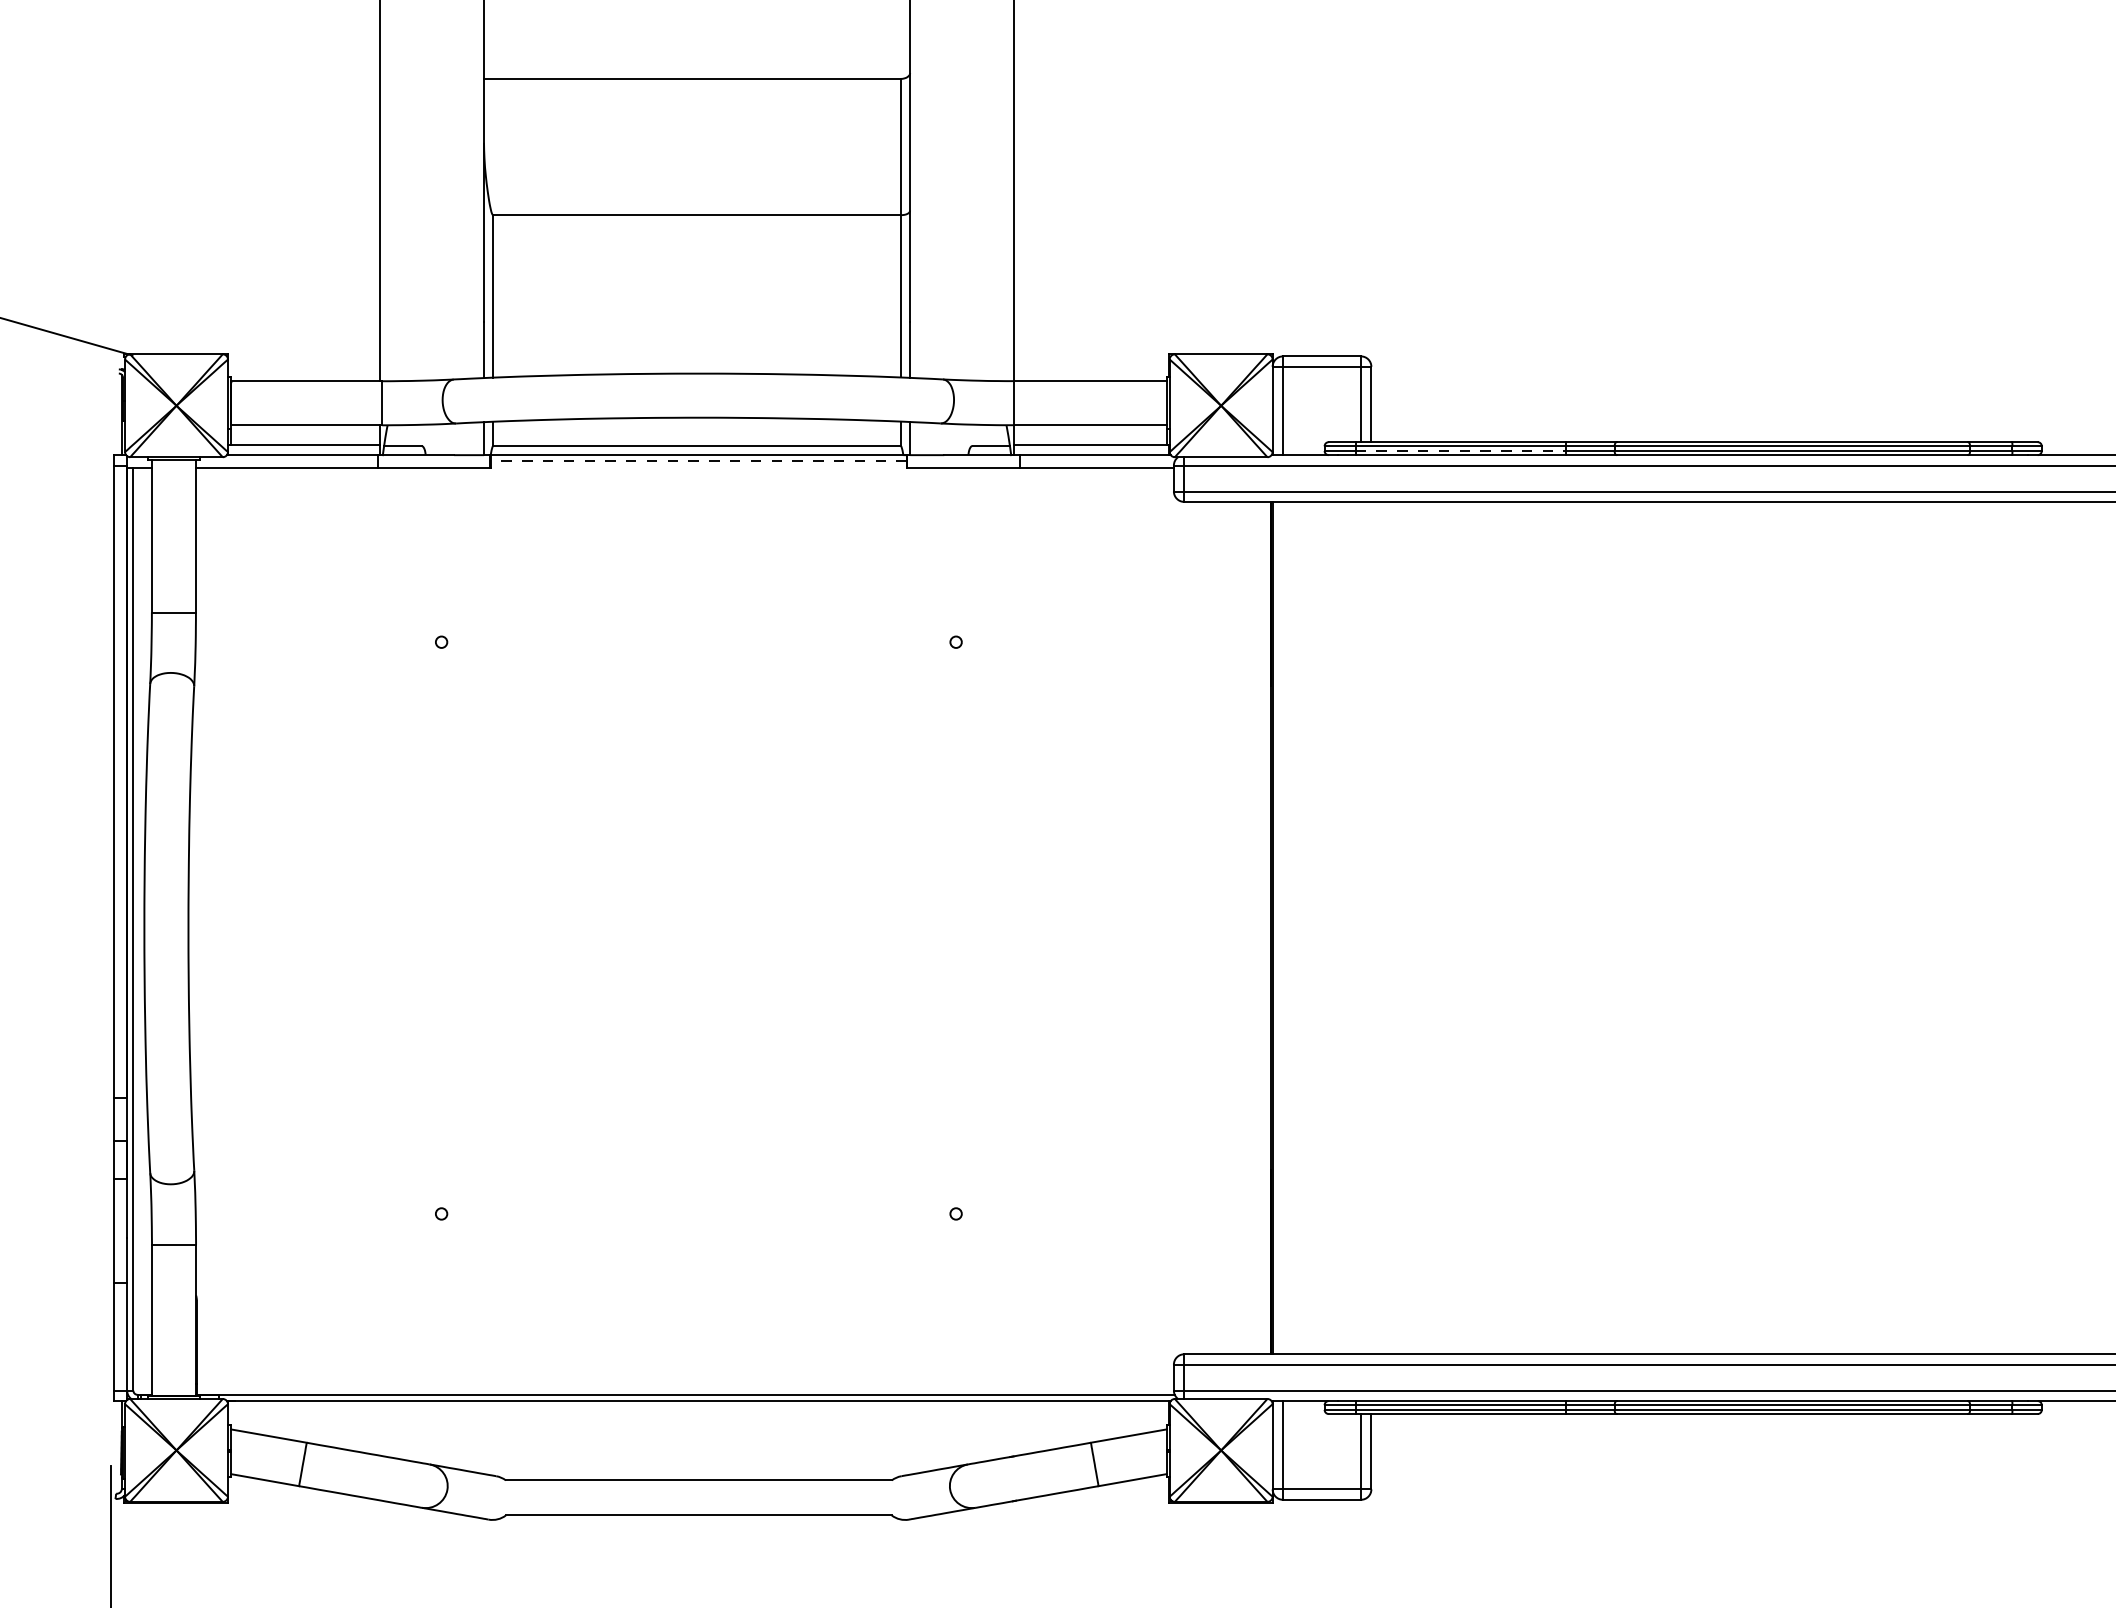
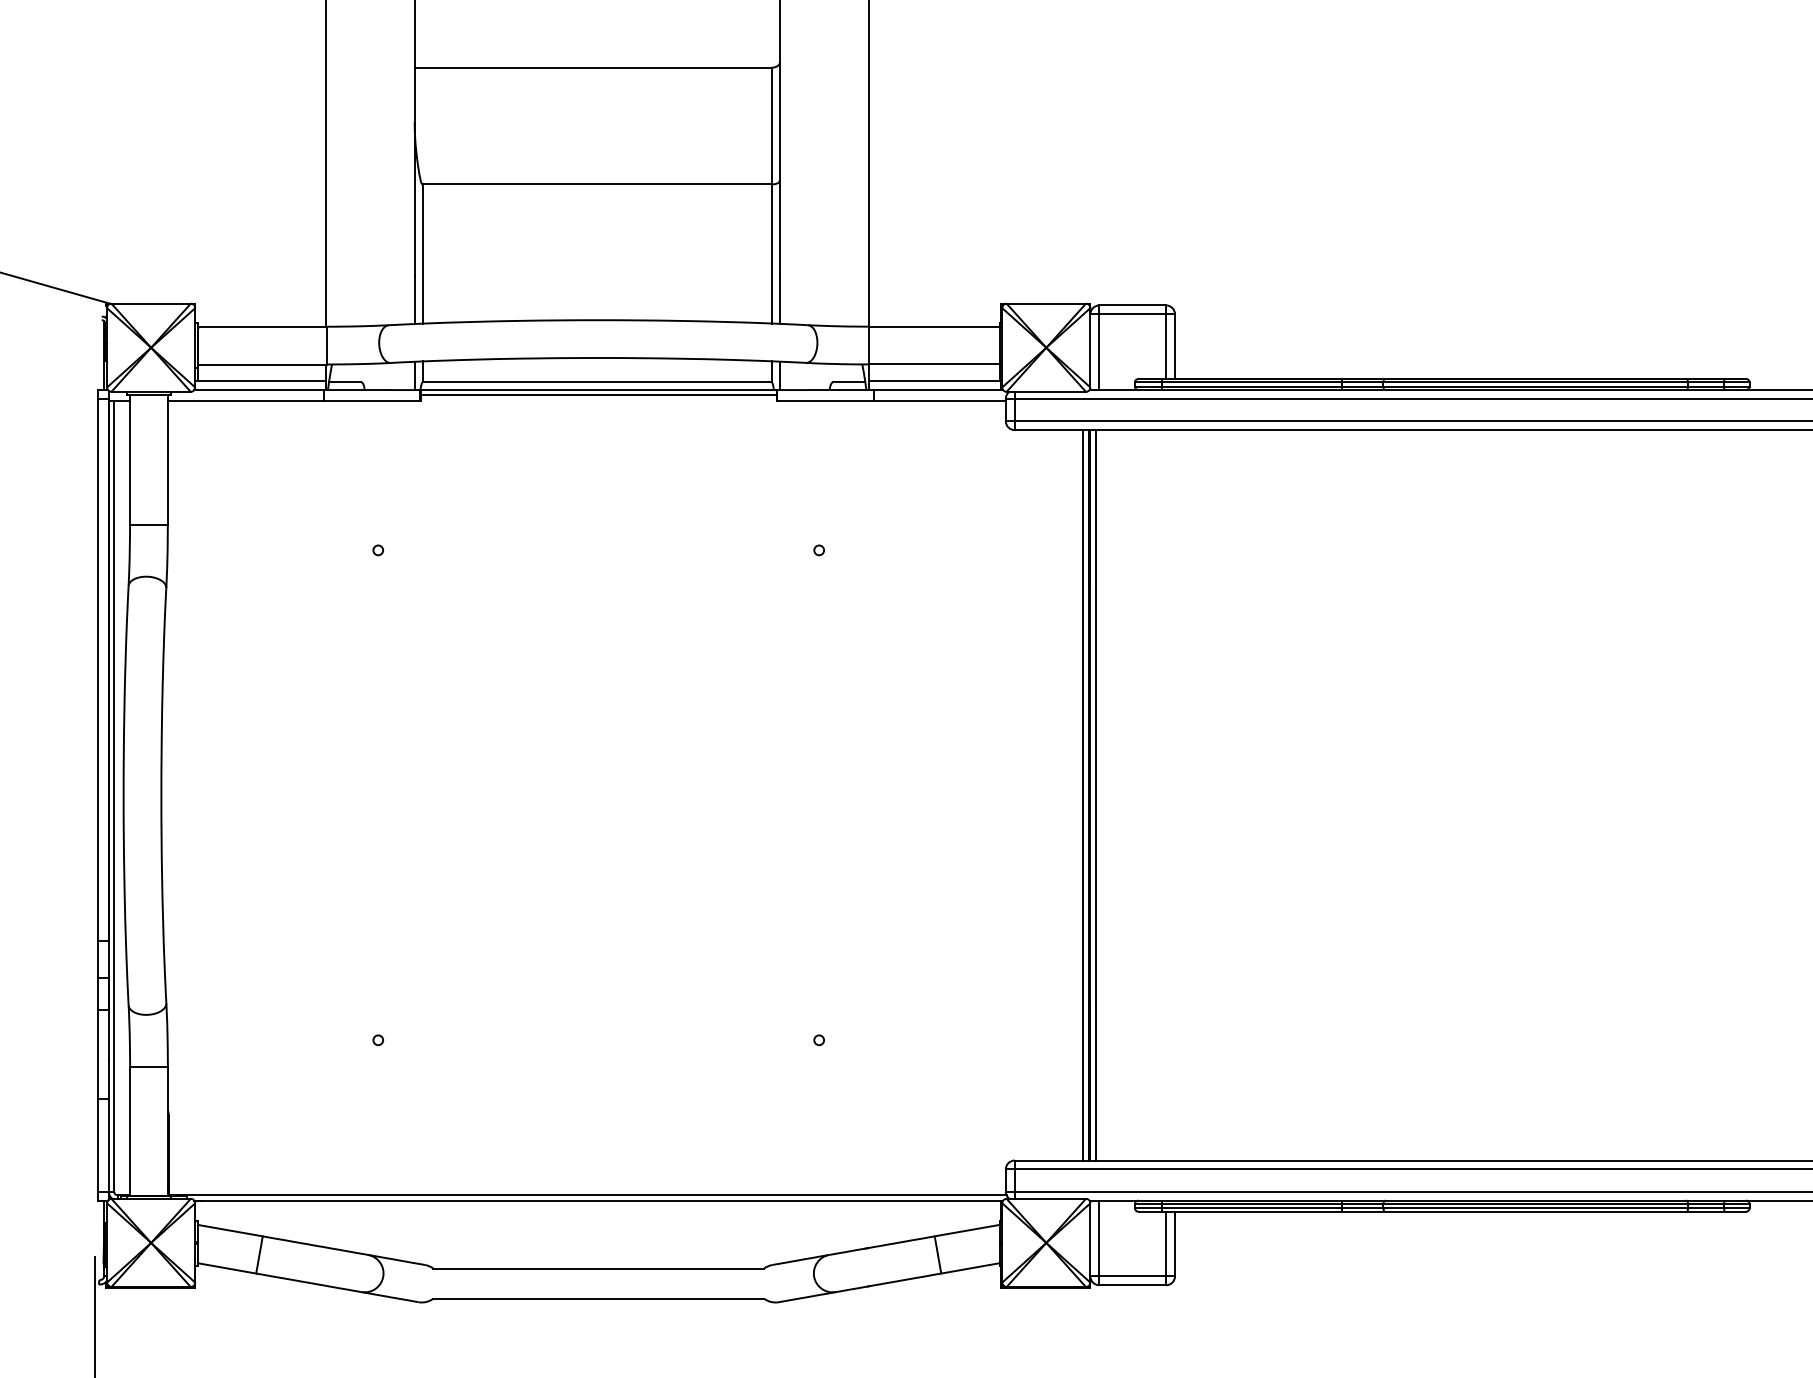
line: (1461, 450) -> (1252, 386), dashed -> solid
line: (698, 461) -> (598, 395), dashed -> solid
line: (1264, 927) -> (1083, 794), added
line: (1278, 927) -> (1095, 794), added

